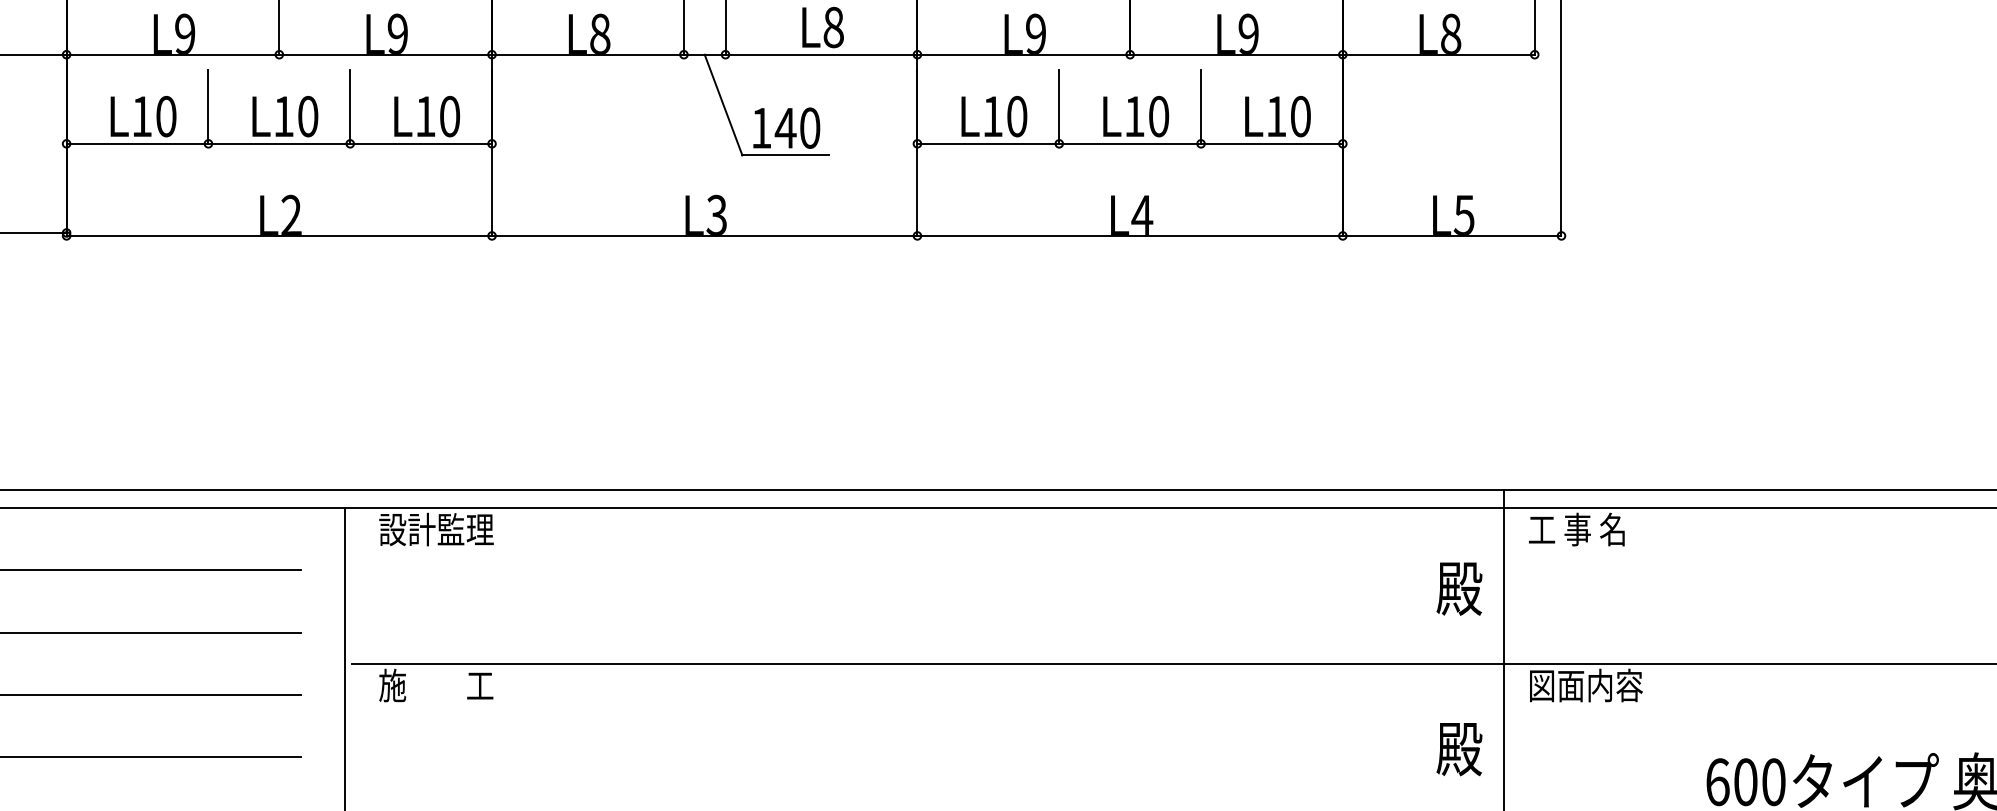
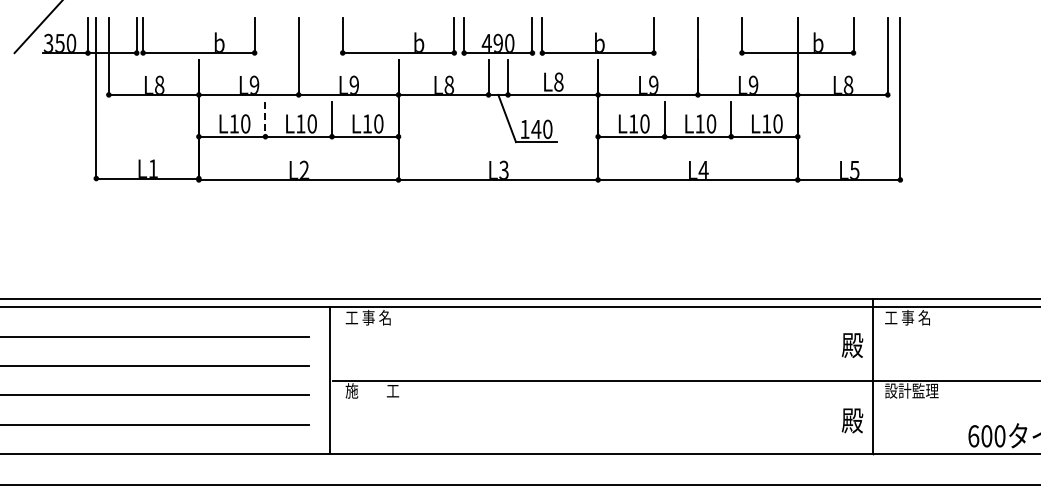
line: (208, 107) -> (265, 119), solid -> dashed
text: (436, 529) -> (372, 317), 設計監理 -> 工 事 名
text: (1585, 684) -> (911, 390), 図面内容 -> 設計監理

